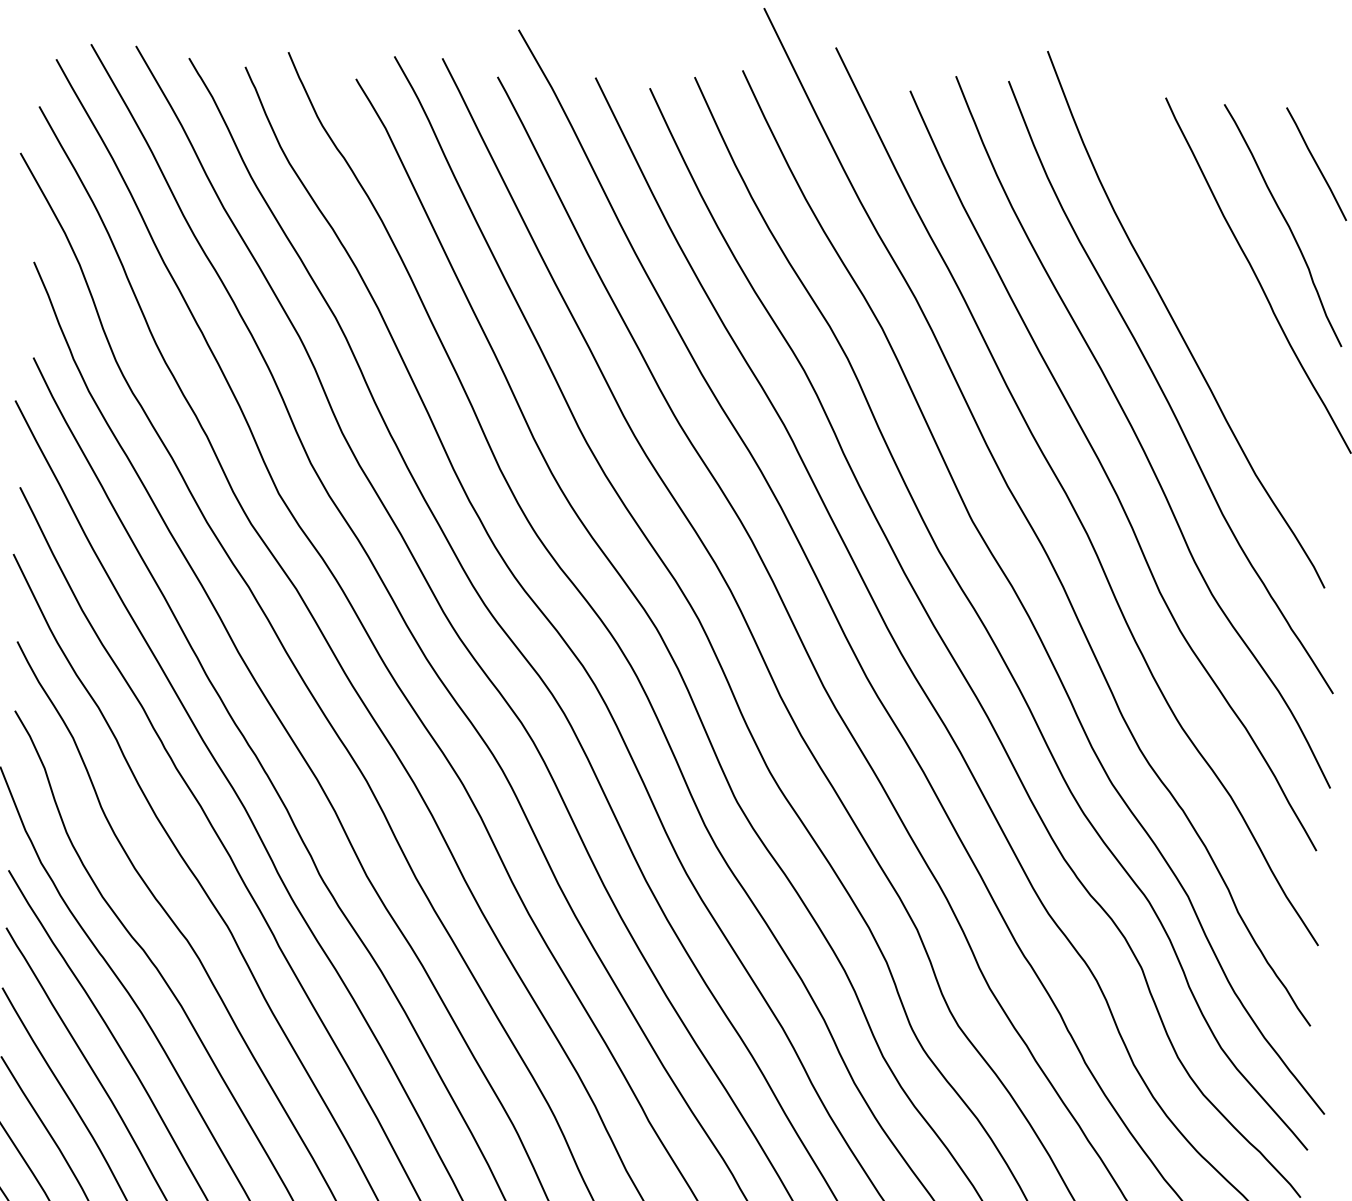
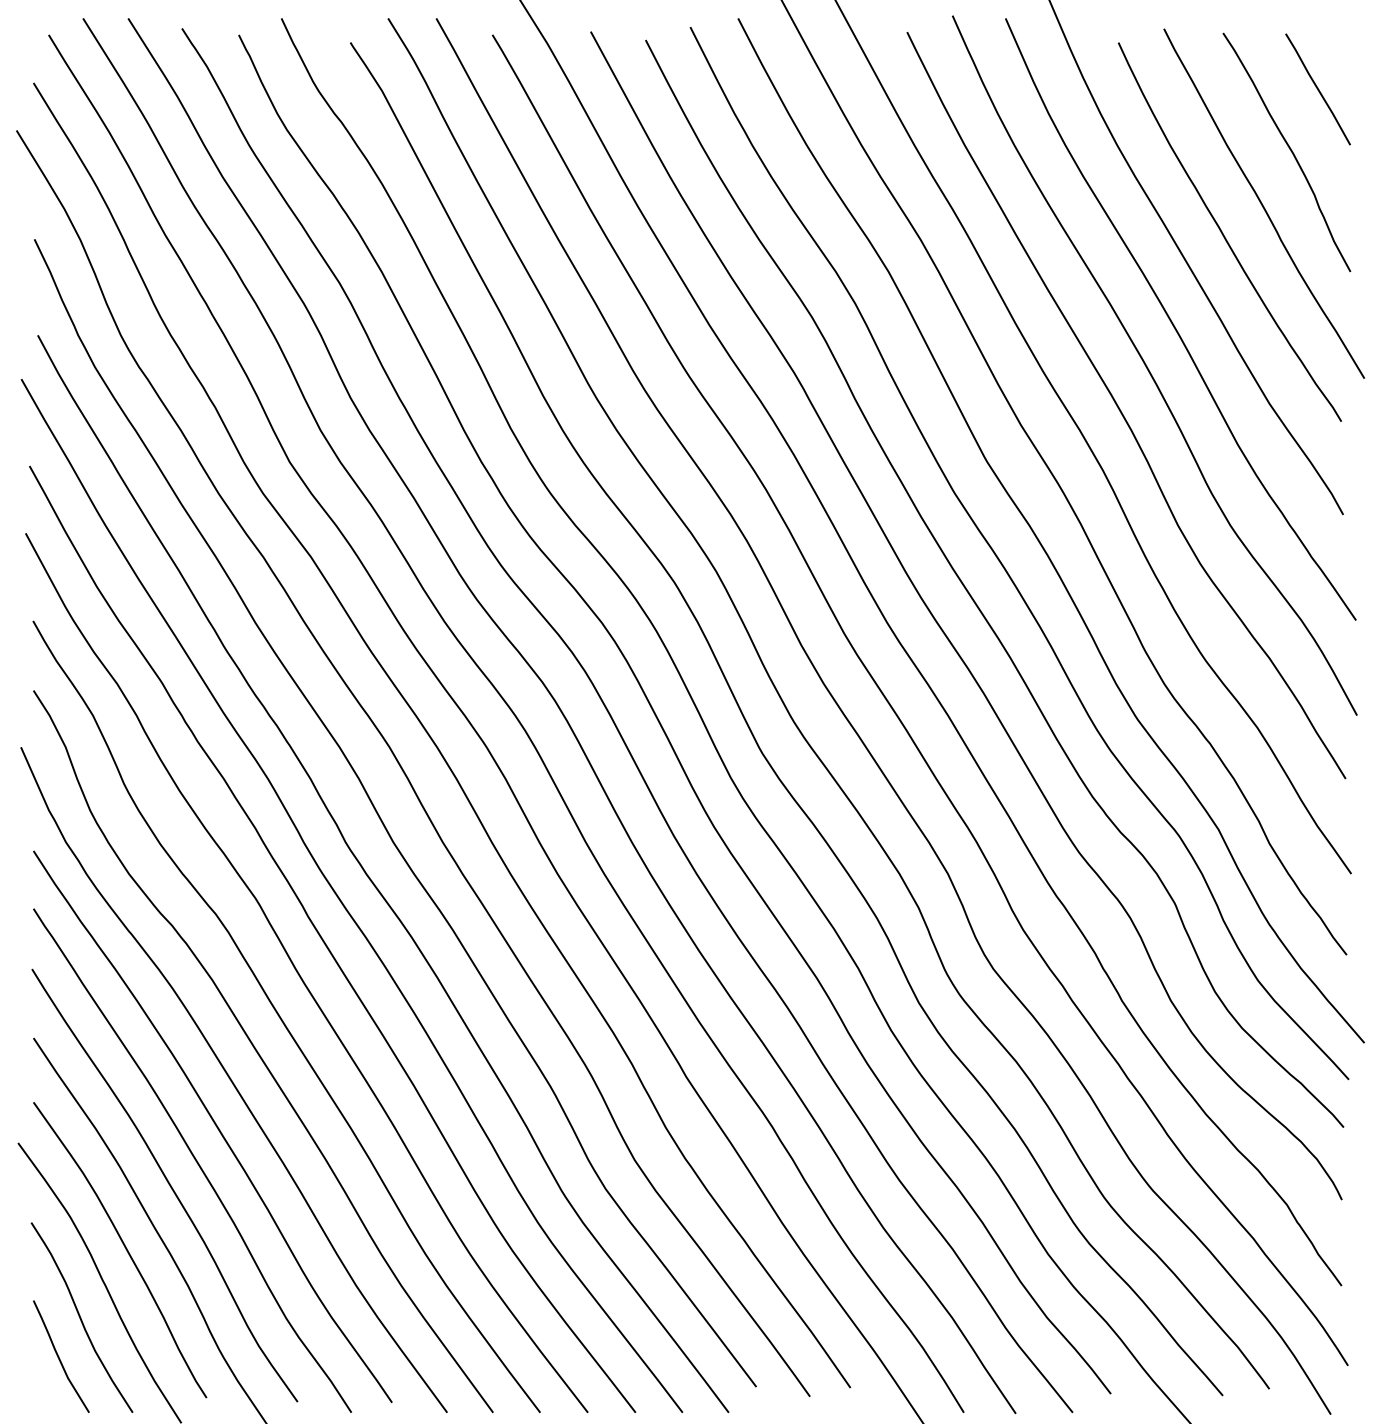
curve: (1216, 303) -> (1223, 233), added

